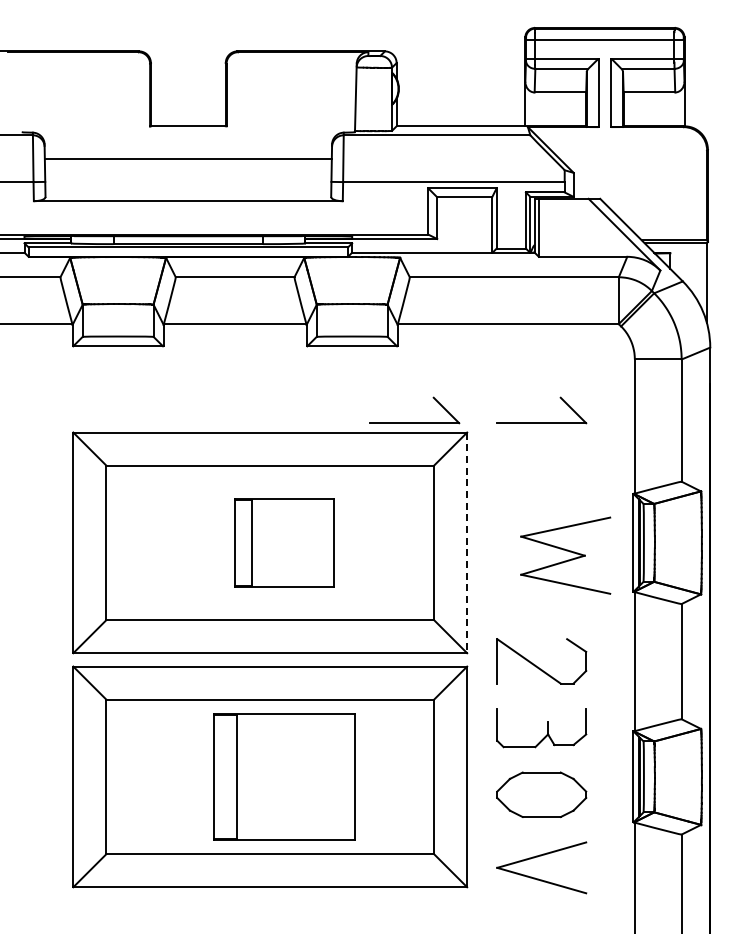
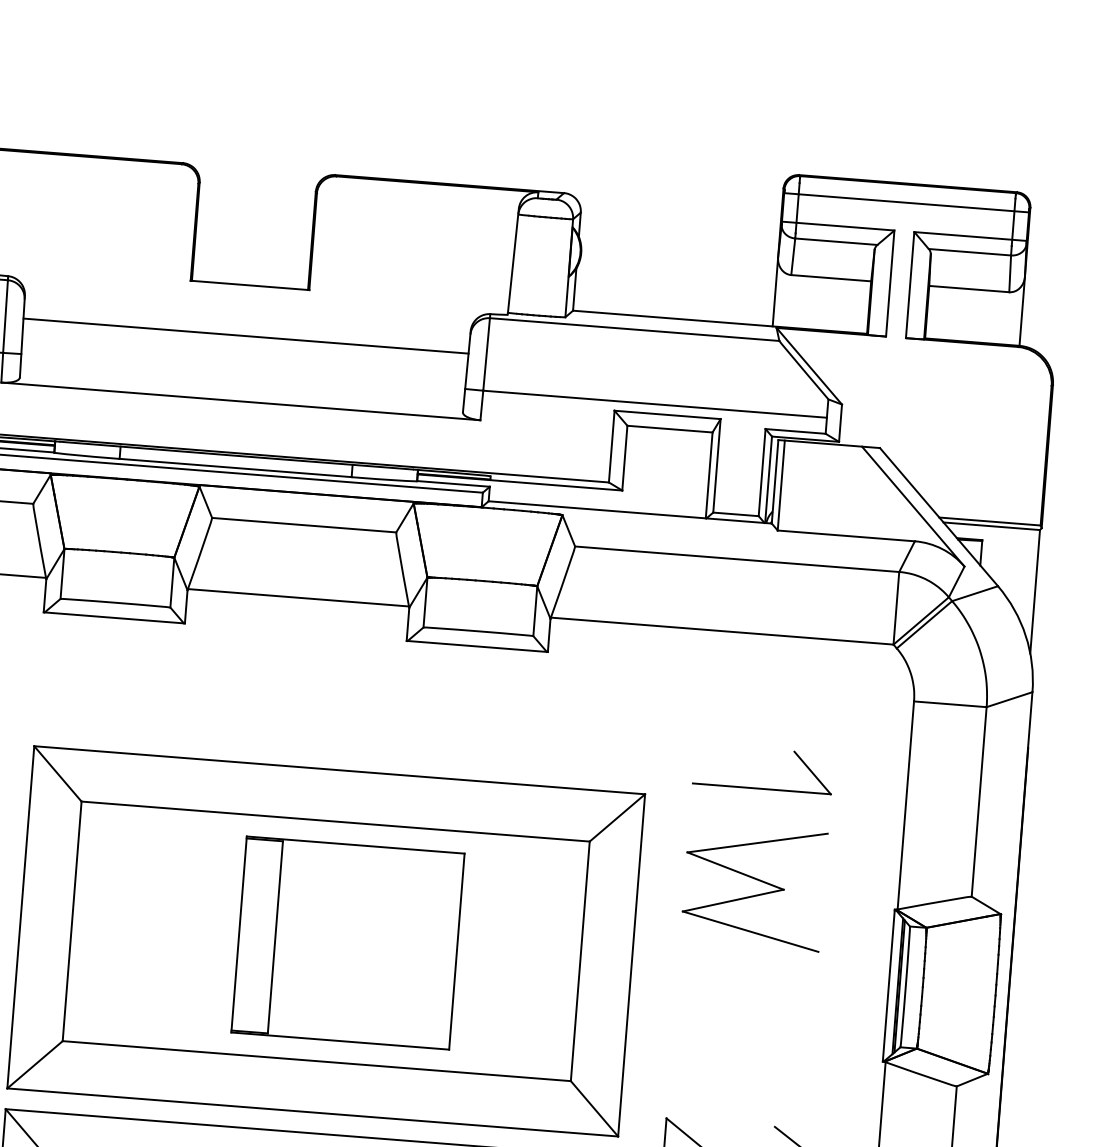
part: (414, 422) -> (564, 772), removed
part: (284, 542) -> (348, 942), size x1.43
line: (467, 543) -> (632, 966), dashed -> solid
part: (565, 555) -> (753, 887), moved

